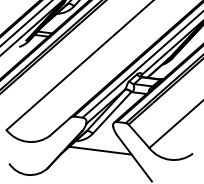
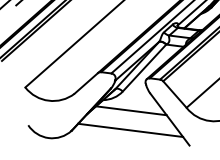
line: (99, 167) -> (130, 129), added

